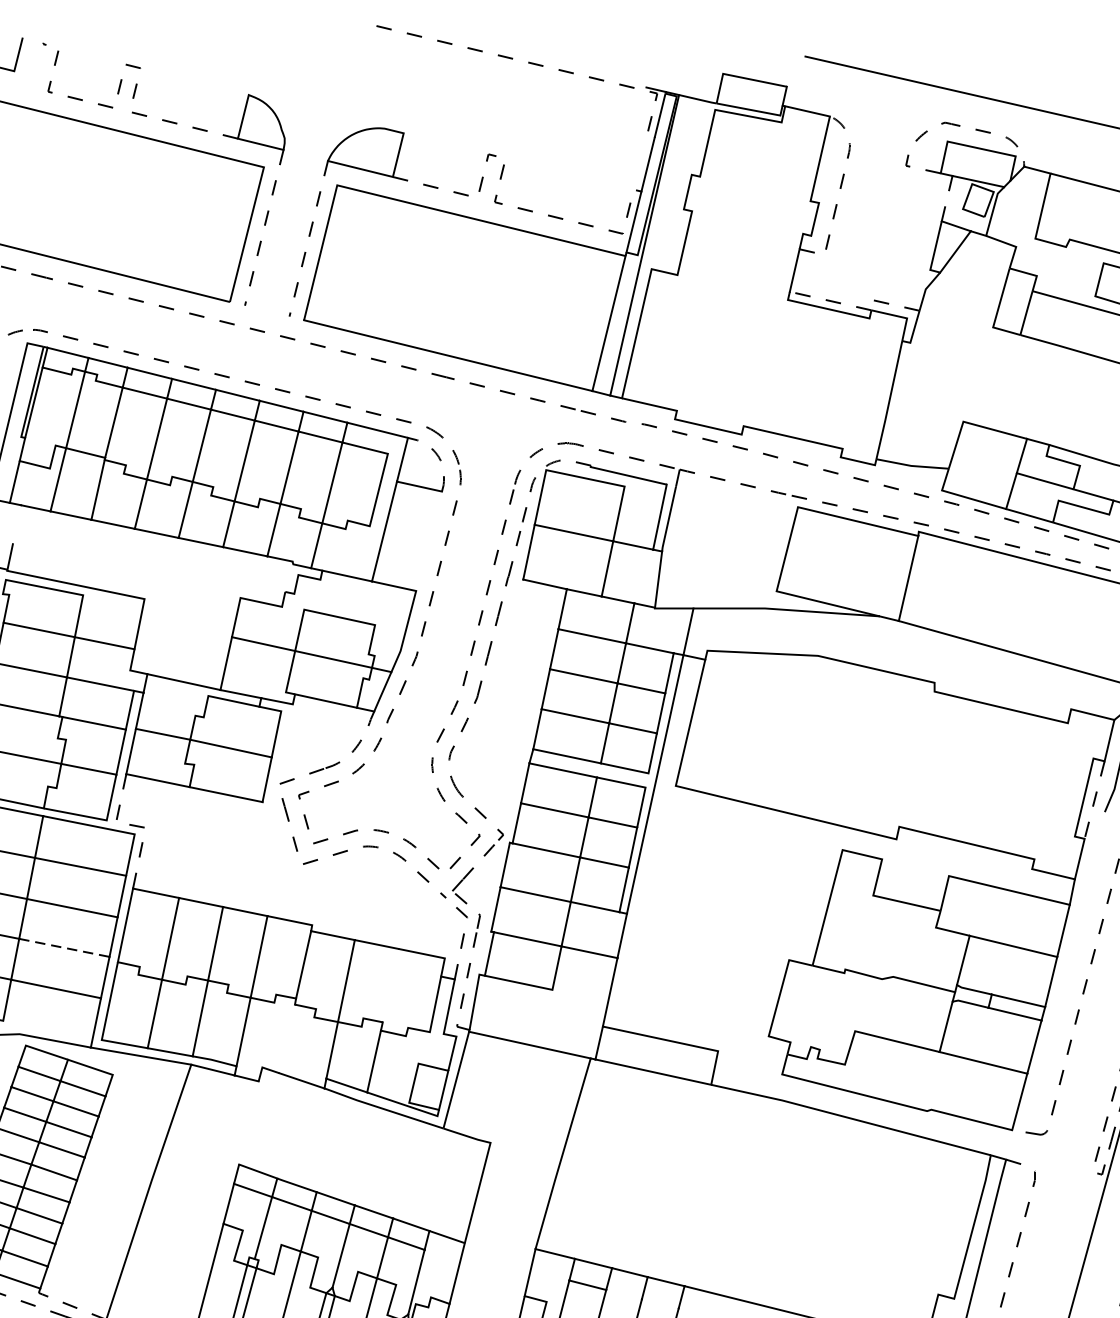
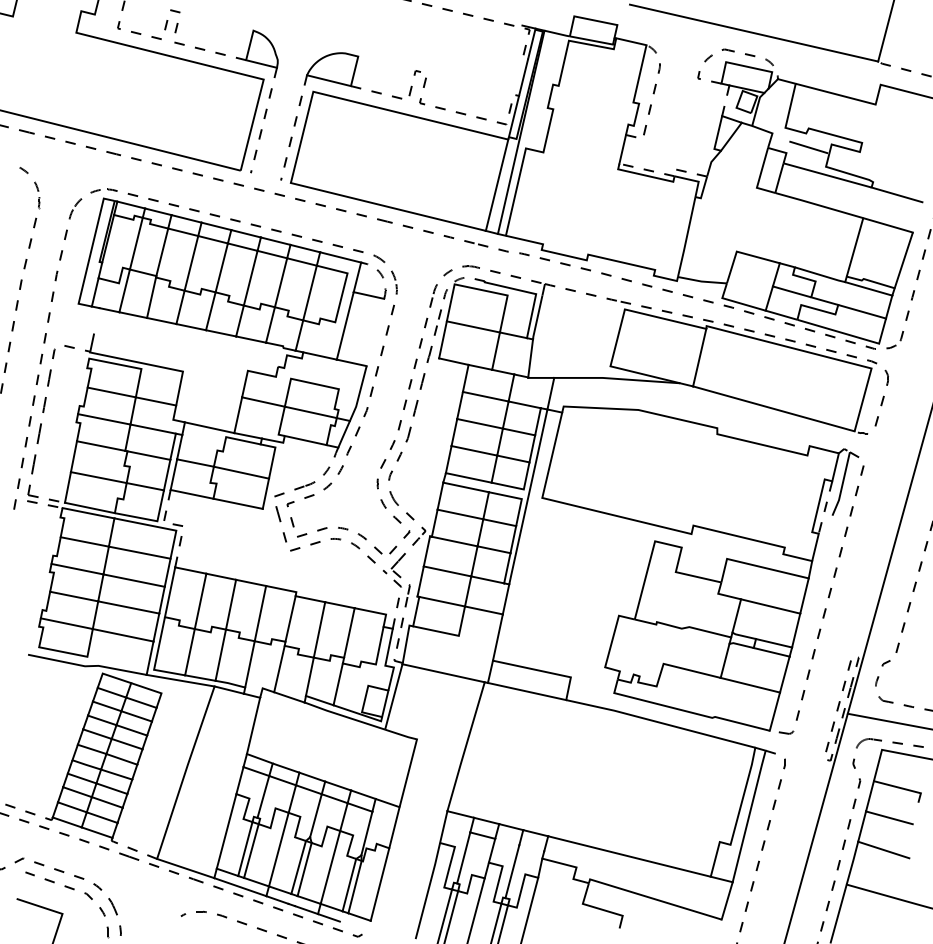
line: (1069, 267) -> (808, 147), added
line: (65, 947) -> (129, 607), dashed -> solid
line: (390, 984) -> (349, 632), added
line: (287, 1038) -> (279, 668), added
line: (248, 1122) -> (253, 725), added

